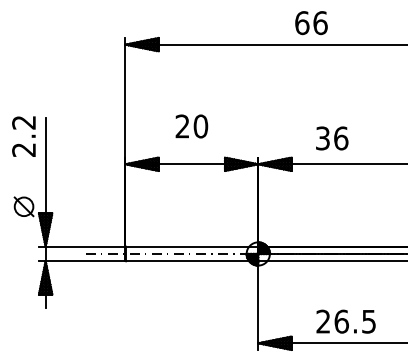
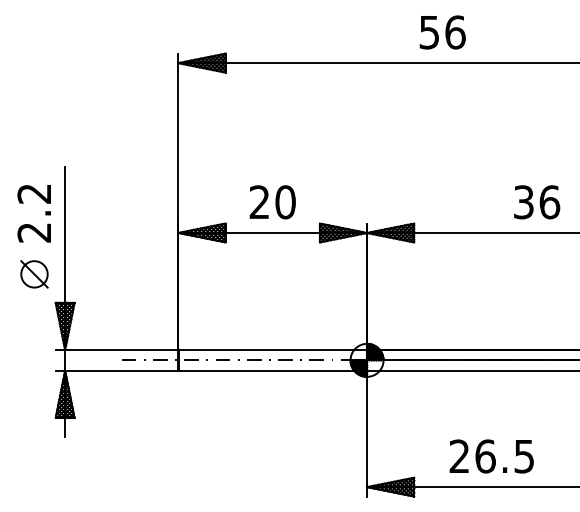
text: (302, 23) -> (429, 32), 66 -> 56
text: (191, 126) -> (272, 202), moved
text: (23, 136) -> (33, 213), moved
text: (332, 138) -> (537, 202), moved
part: (24, 206) -> (34, 274), moved

